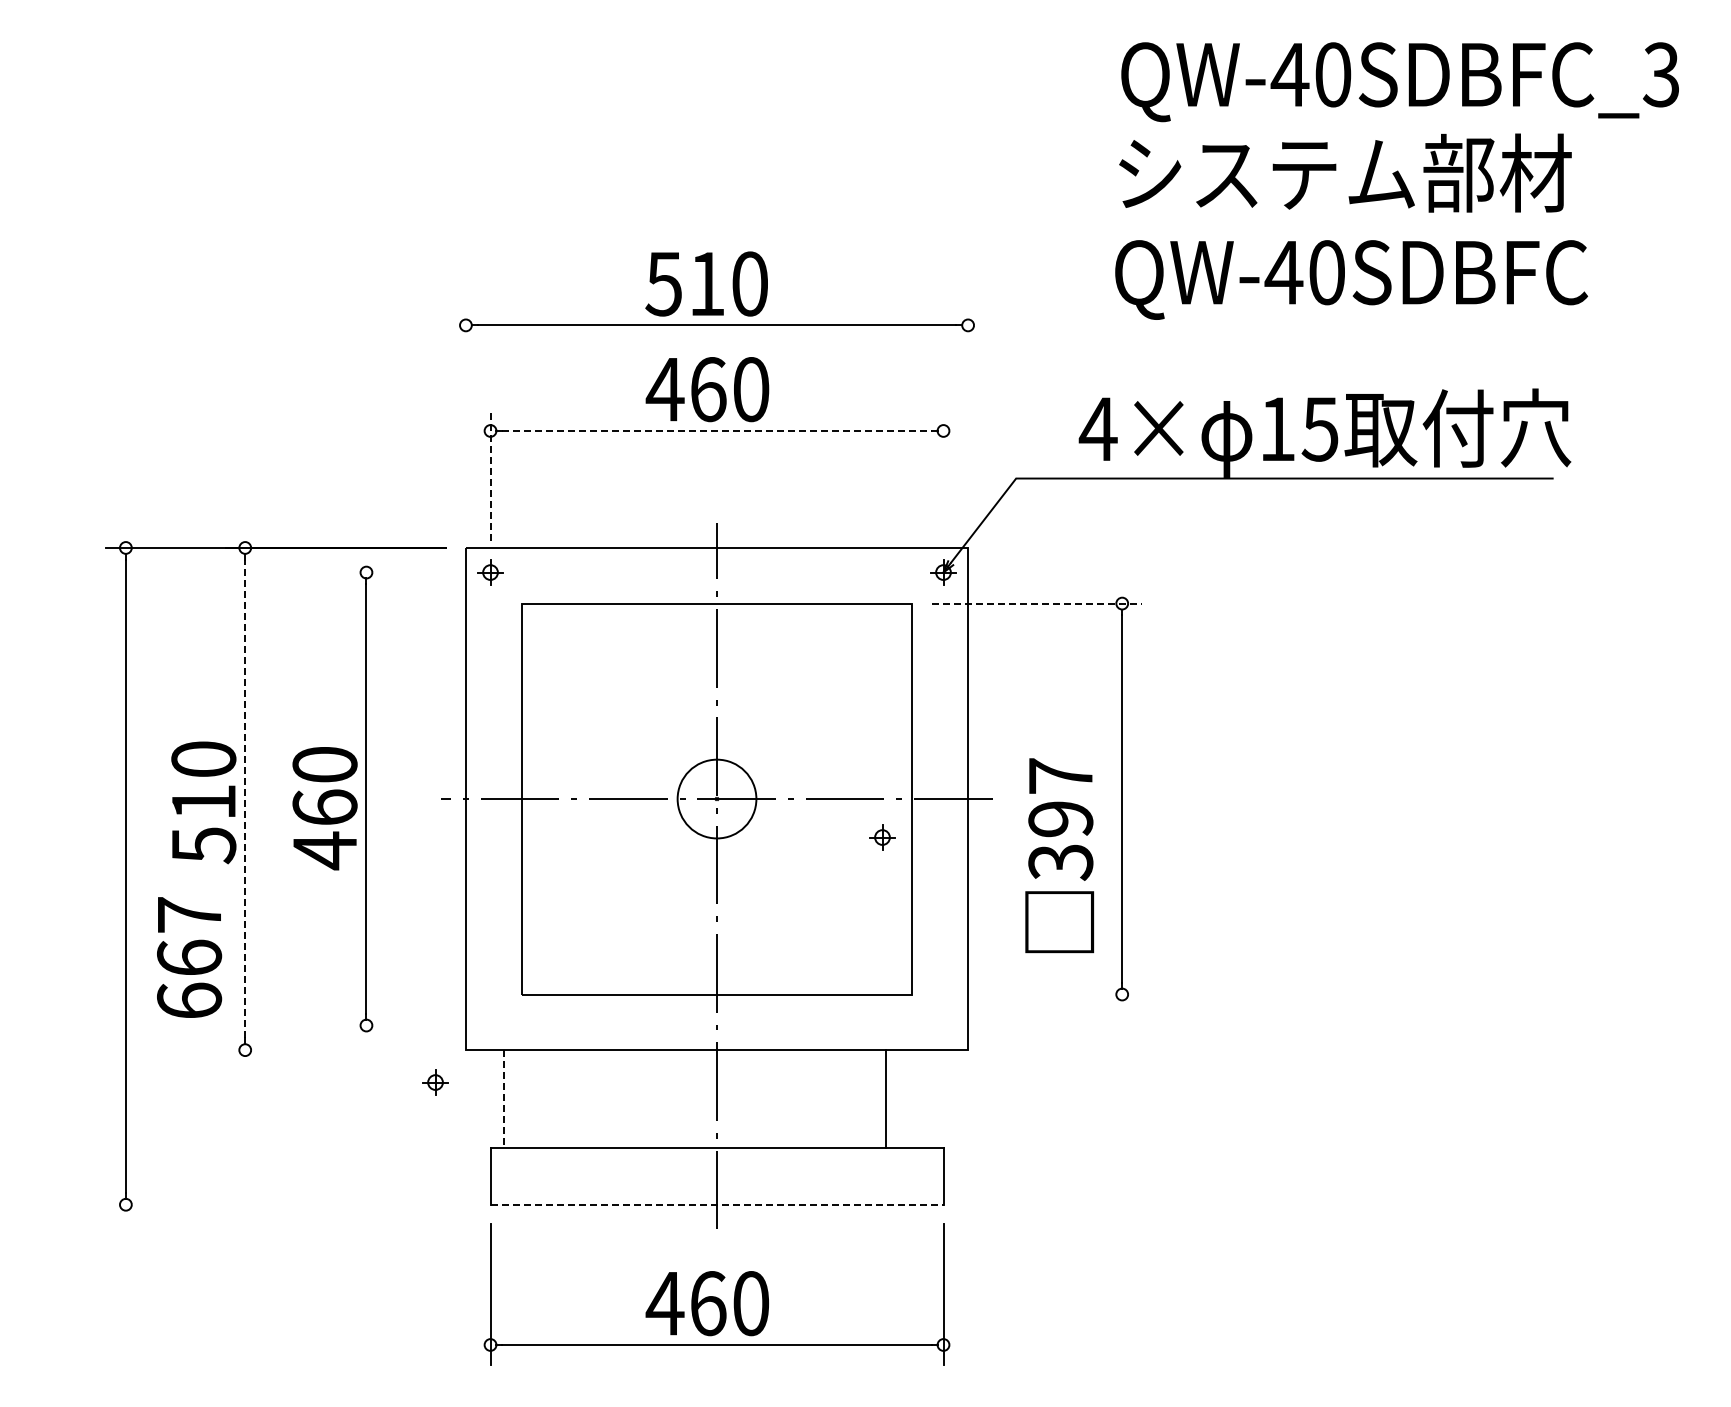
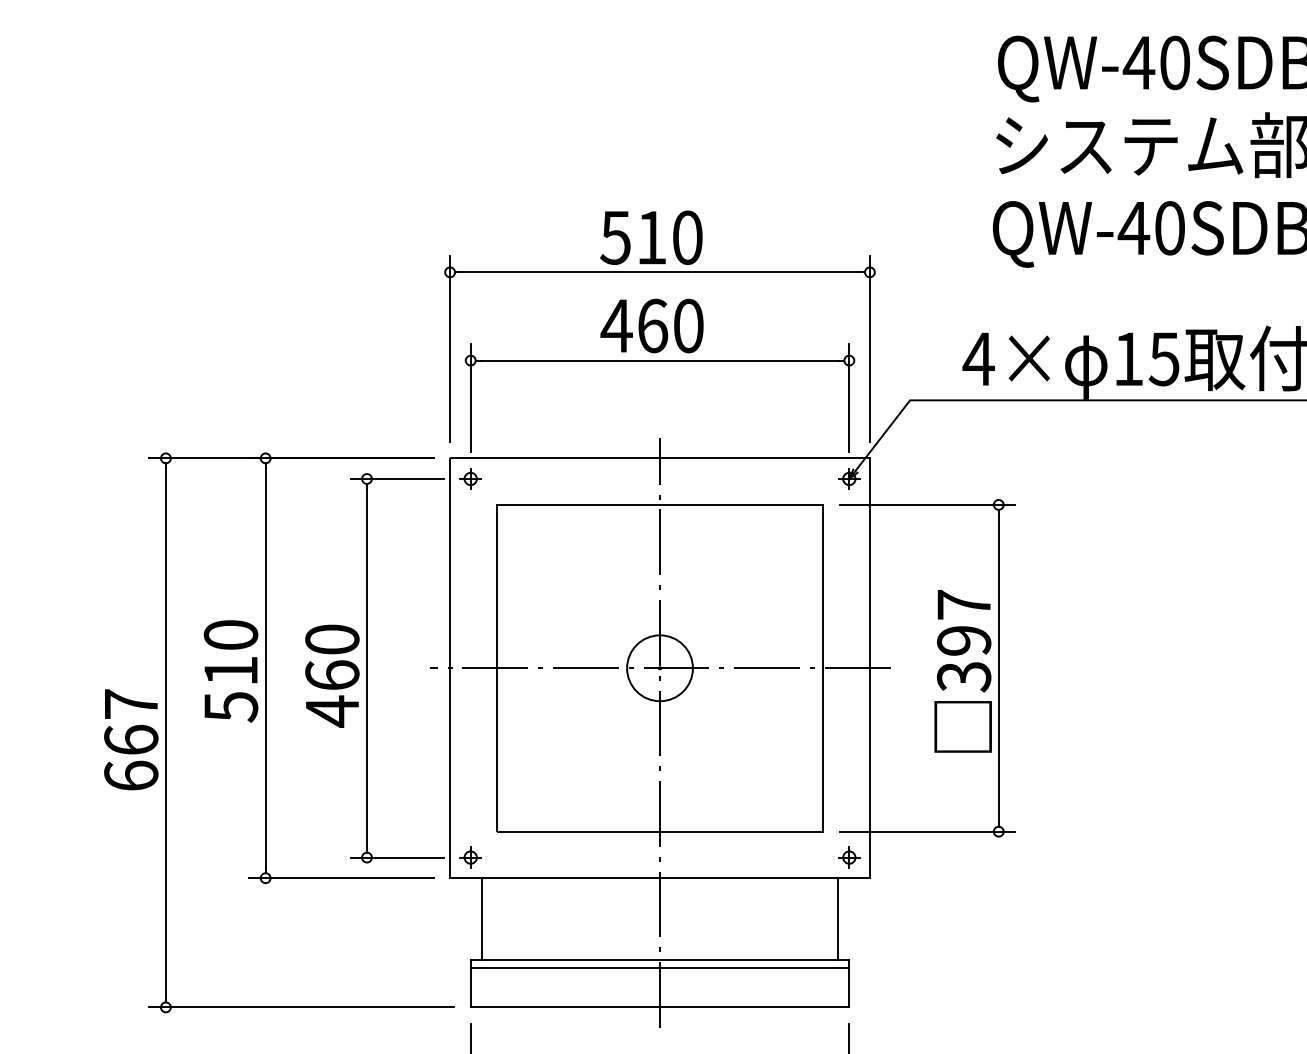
line: (465, 416) -> (449, 348), added
line: (968, 416) -> (870, 348), added
line: (717, 430) -> (660, 360), dashed -> solid
line: (490, 475) -> (470, 397), dashed -> solid
line: (943, 475) -> (849, 397), added
line: (402, 572) -> (397, 478), added
line: (1037, 603) -> (927, 504), dashed -> solid
line: (245, 798) -> (265, 667), dashed -> solid
part: (882, 837) -> (849, 857), moved
text: (1059, 855) -> (963, 671), moved
text: (189, 957) -> (131, 739), moved
line: (1036, 994) -> (927, 831), added
line: (402, 1025) -> (397, 857), added
line: (335, 1050) -> (341, 878), added
part: (435, 1082) -> (470, 857), moved
line: (504, 1098) -> (482, 918), dashed -> solid
line: (885, 1098) -> (837, 918), moved
line: (716, 1157) -> (659, 967), added
line: (288, 1204) -> (301, 1007), added
line: (717, 1204) -> (660, 1007), dashed -> solid

